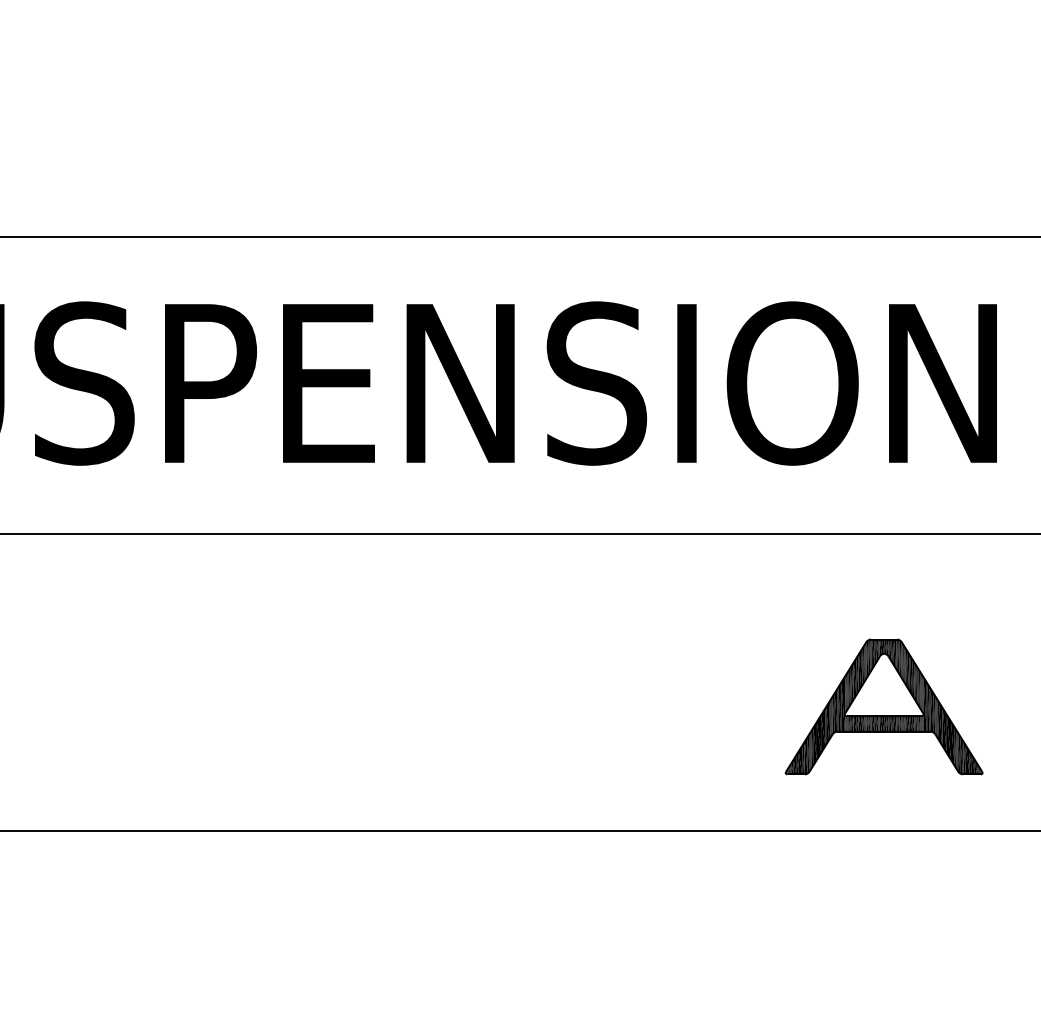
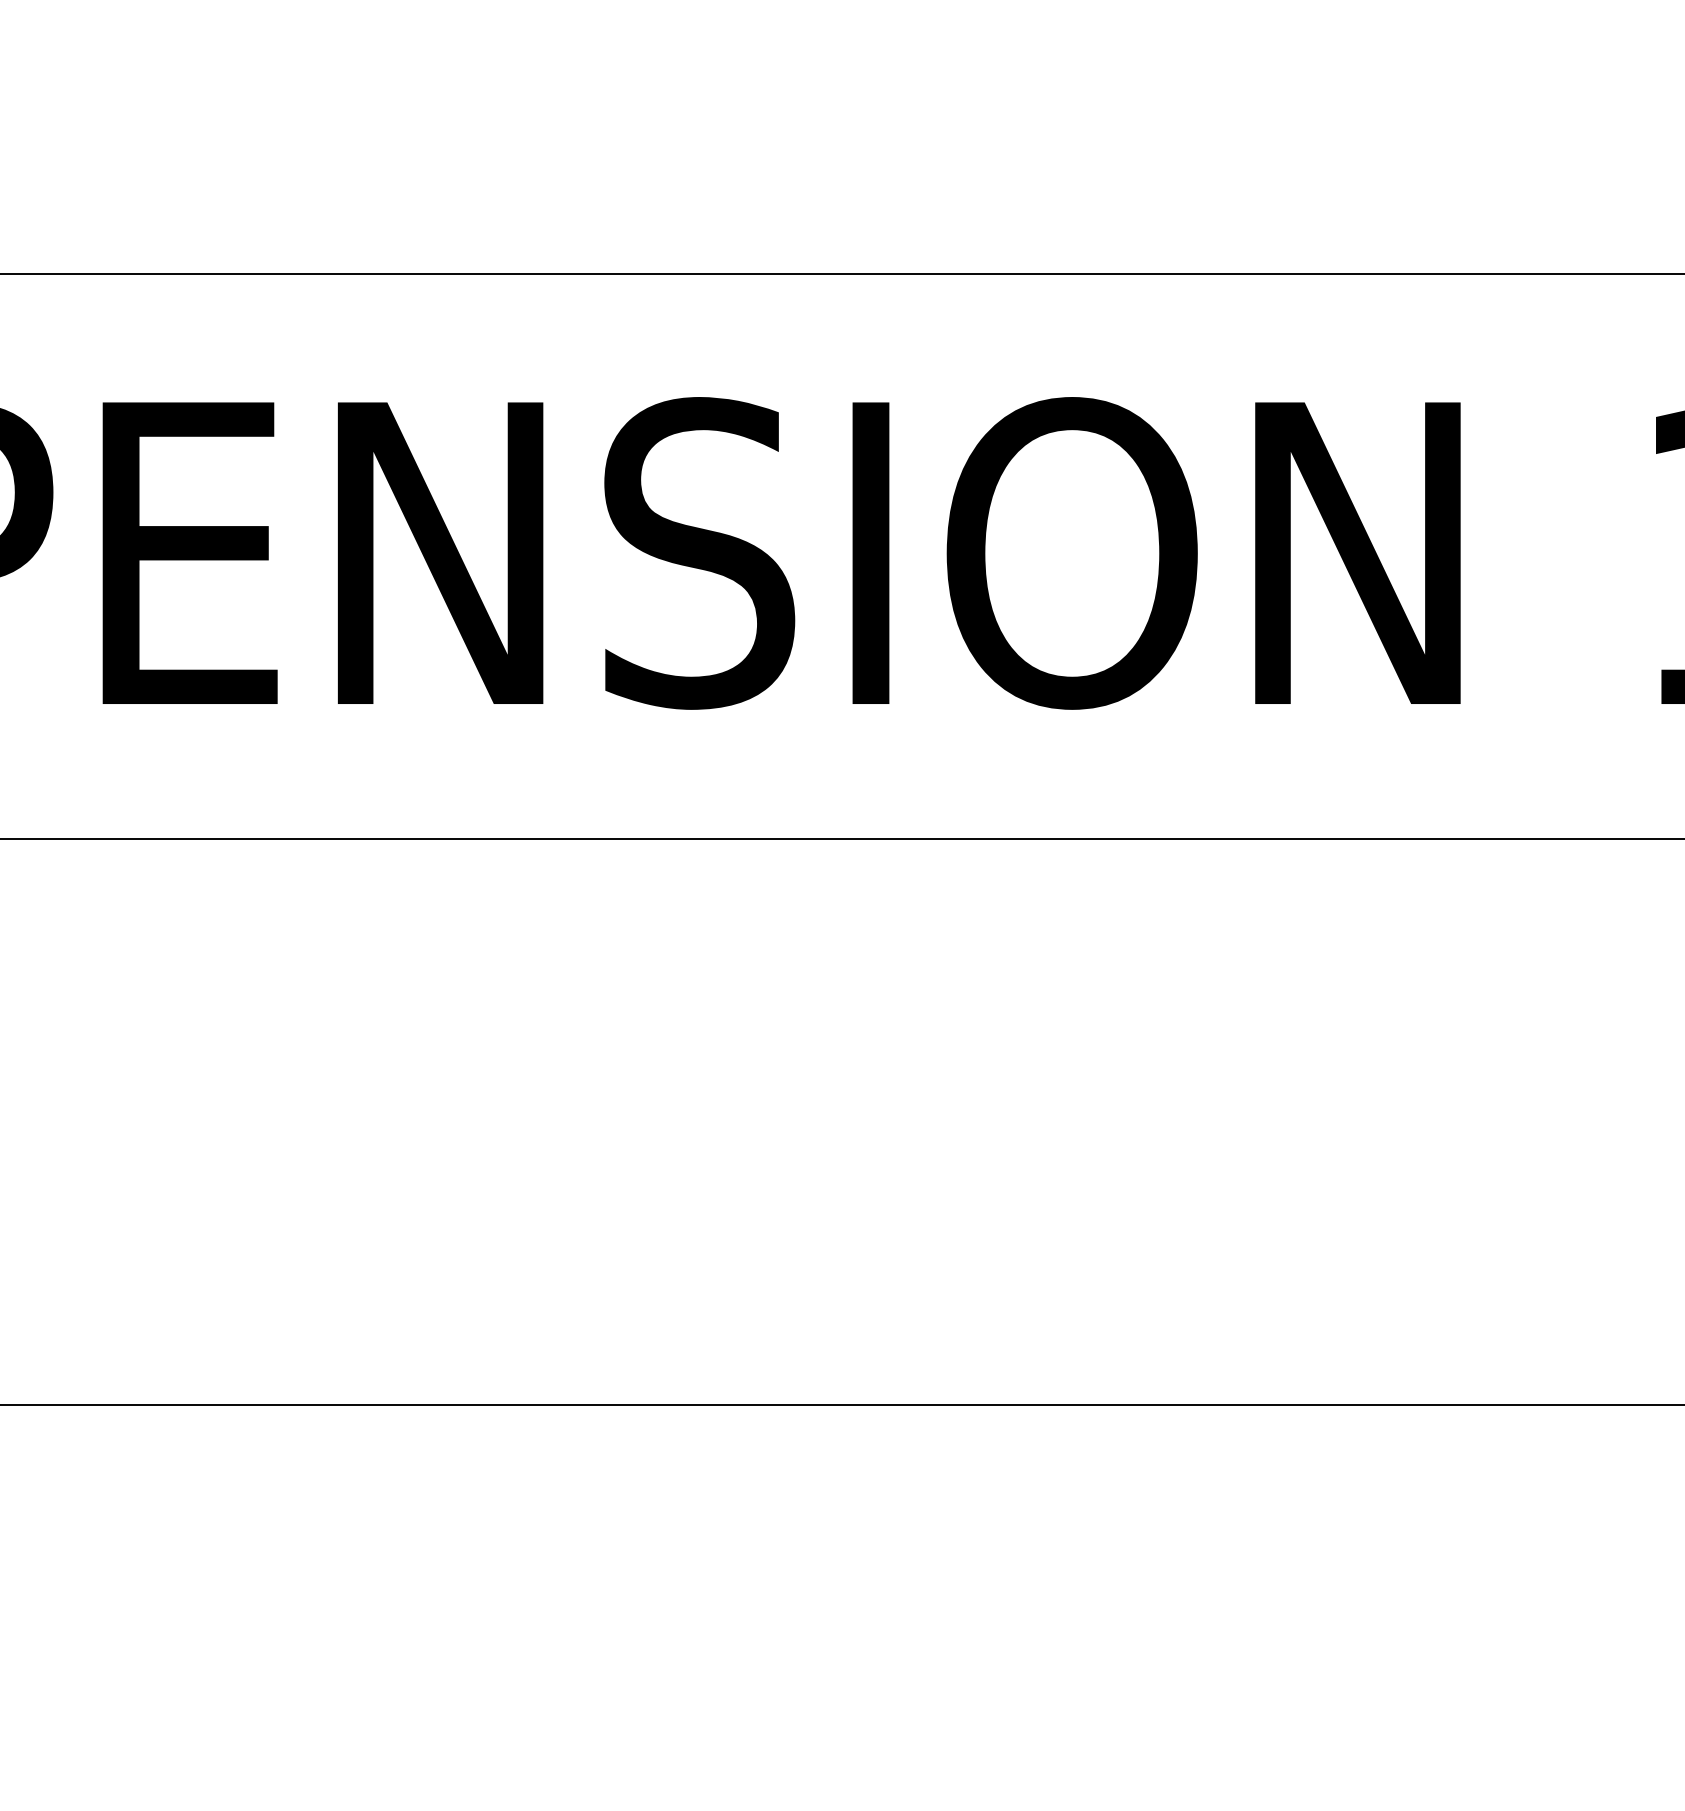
part: (883, 706) -> (1244, 1167), removed

